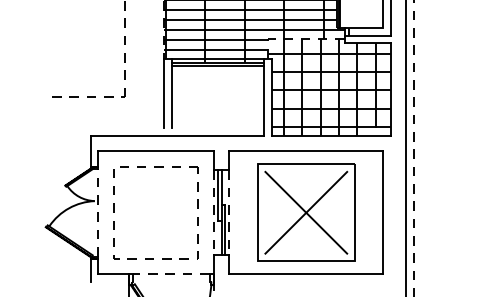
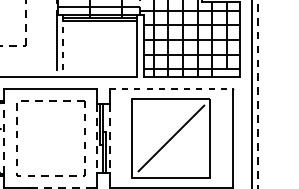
line: (171, 93) -> (63, 42), solid -> dashed
line: (306, 151) -> (171, 89), solid -> dashed
line: (306, 212) -> (171, 138), removed

